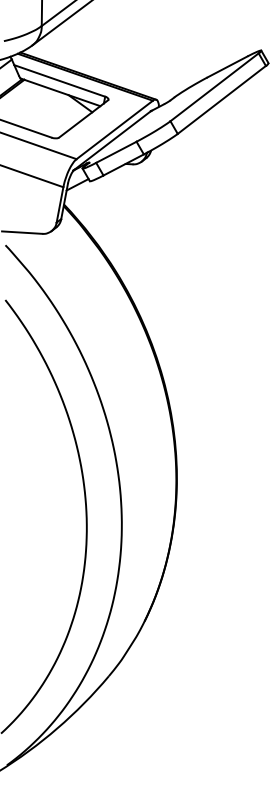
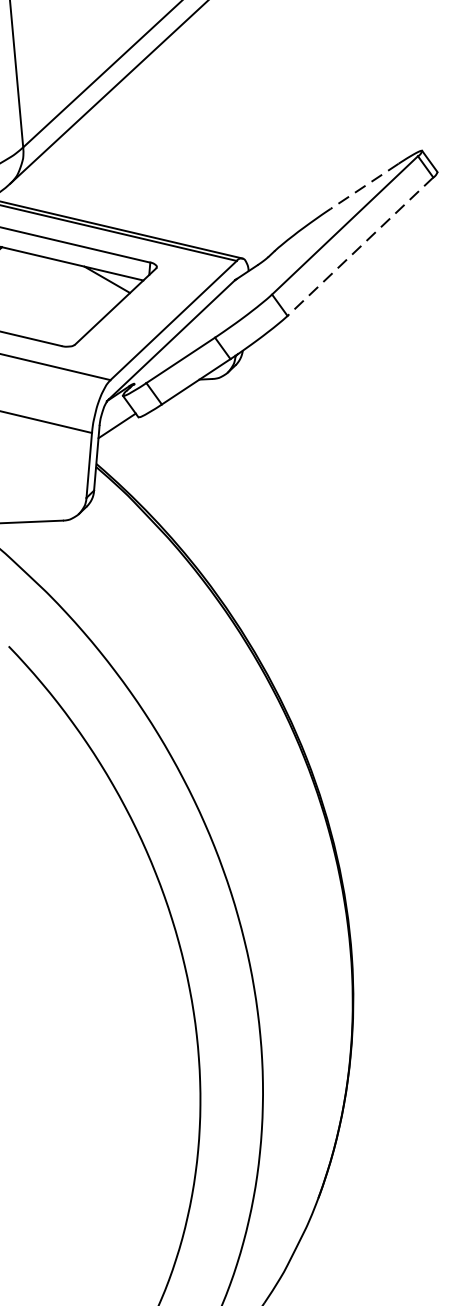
line: (227, 66) -> (364, 185), solid -> dashed
line: (221, 99) -> (359, 246), solid -> dashed

